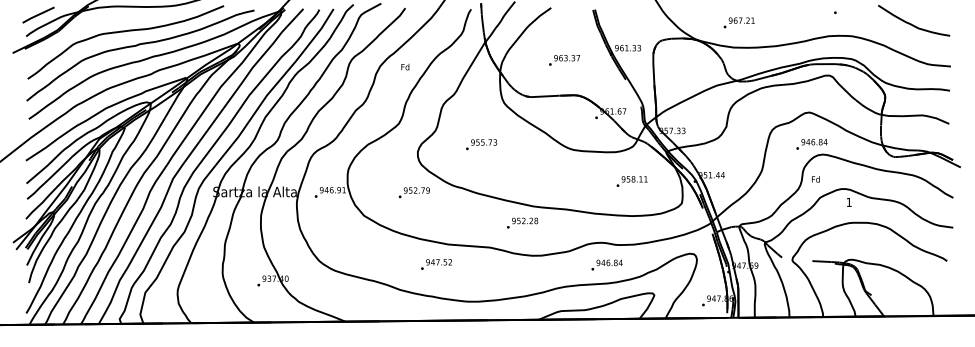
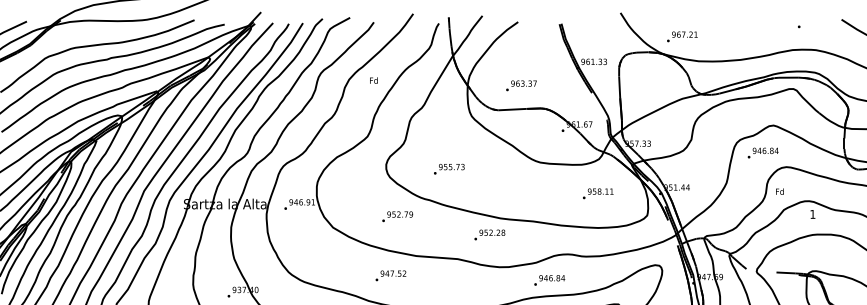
text: (738, 22) -> (681, 36), moved
text: (564, 60) -> (521, 85), moved
text: (481, 144) -> (449, 169), moved
text: (811, 144) -> (762, 153), moved
text: (413, 192) -> (396, 216), moved
text: (436, 264) -> (390, 275), moved
text: (606, 264) -> (549, 279), moved

